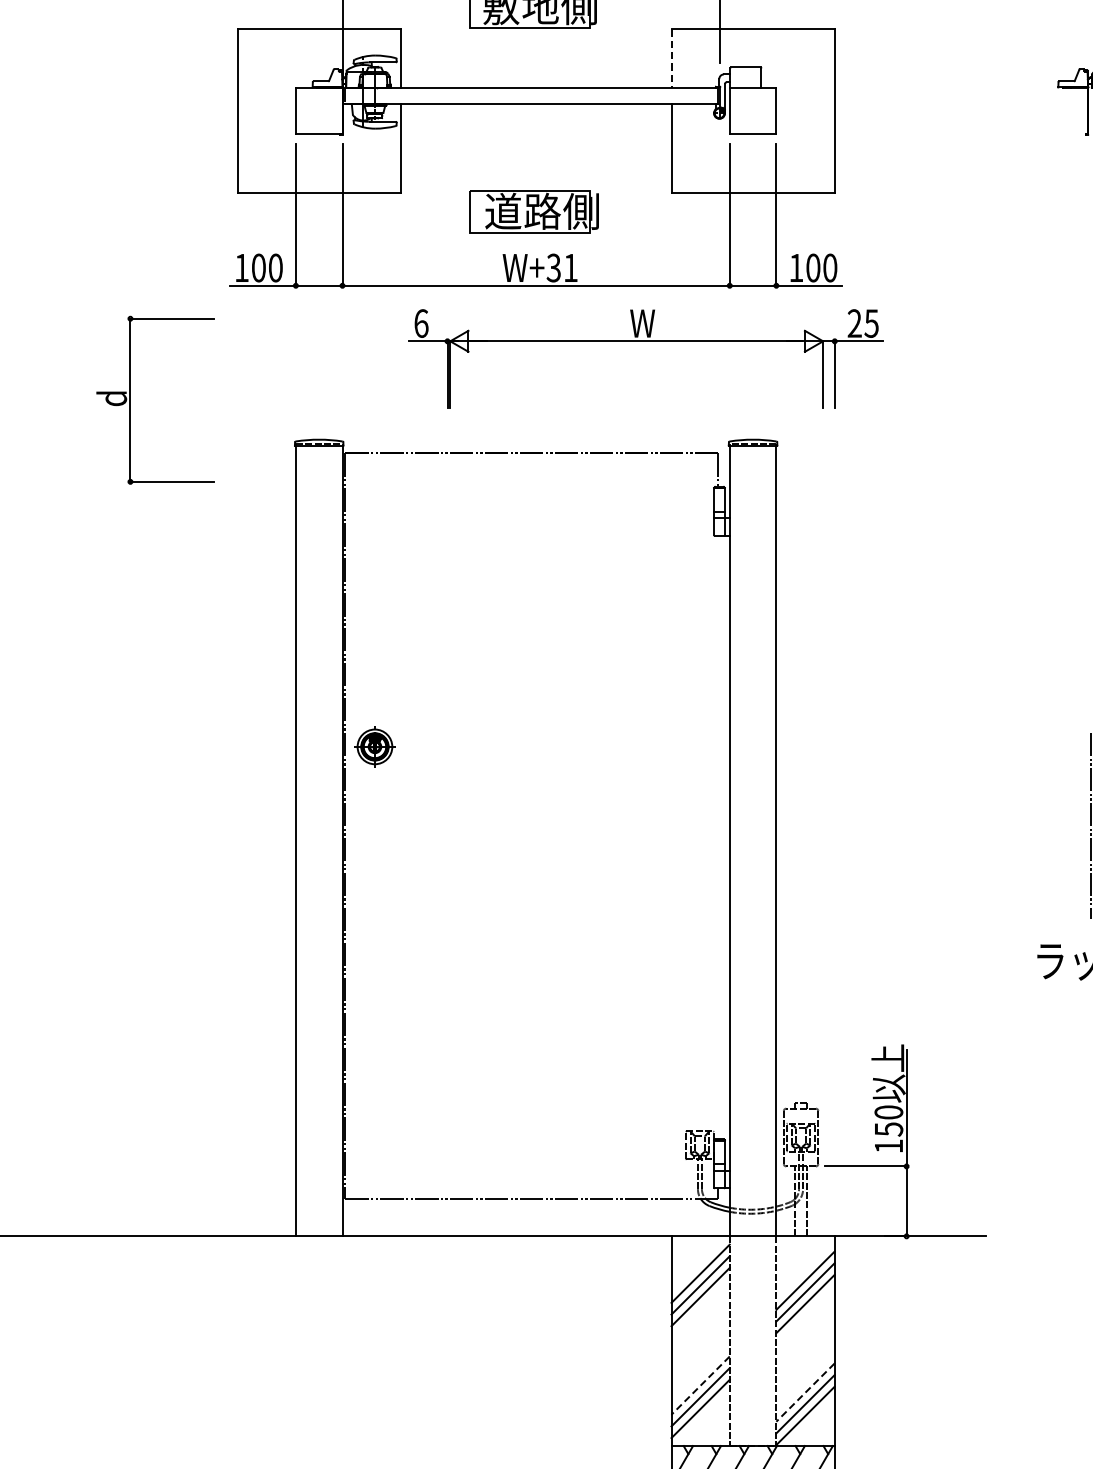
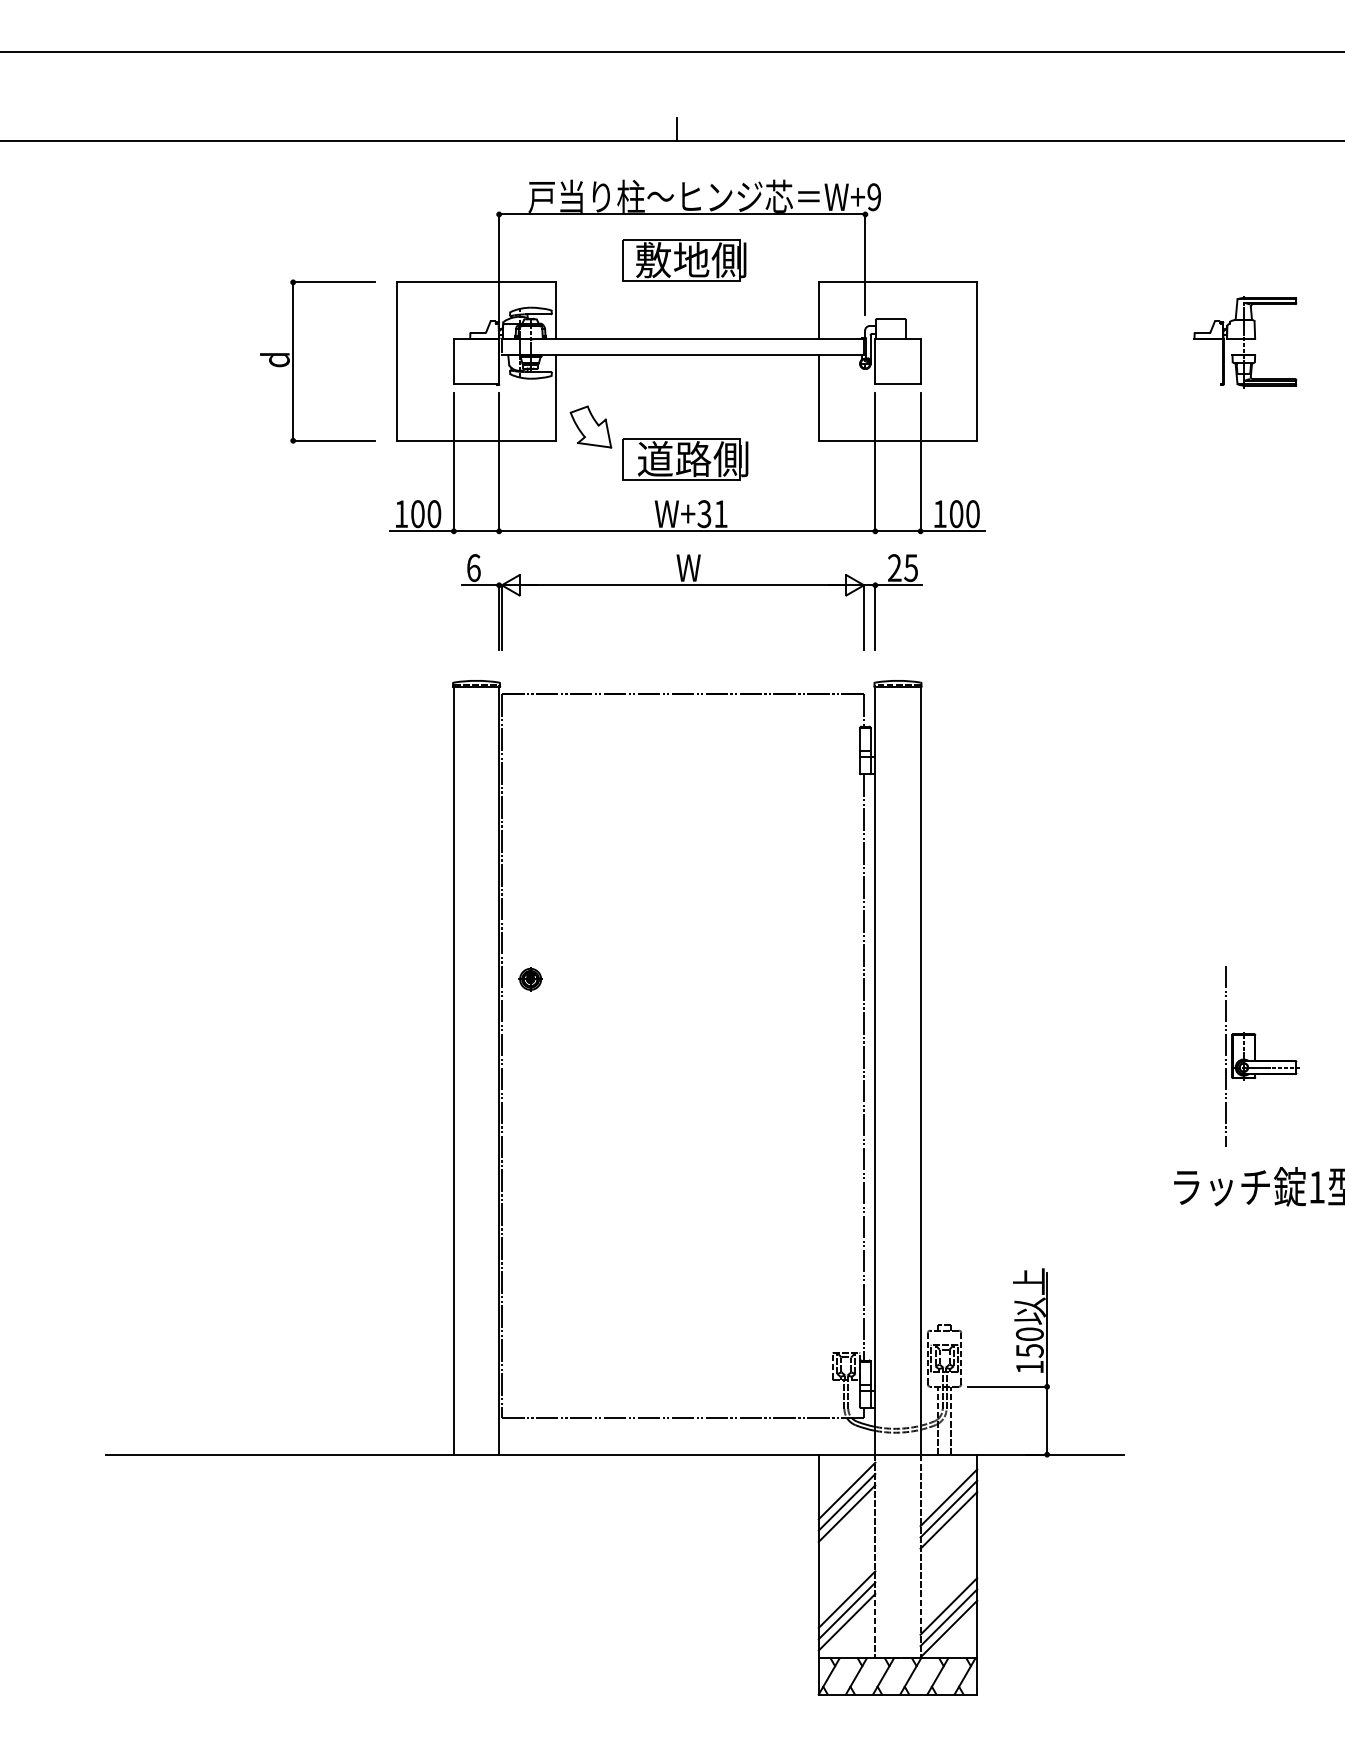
line: (671, 59) -> (818, 311), dashed -> solid
part: (436, 177) -> (590, 426), added
part: (645, 341) -> (691, 585), moved
part: (130, 400) -> (293, 361), moved
part: (374, 747) -> (530, 979), size x0.62
line: (718, 837) -> (864, 1067), added
line: (700, 1386) -> (846, 1600), dashed -> solid
line: (805, 1392) -> (948, 1606), dashed -> solid

